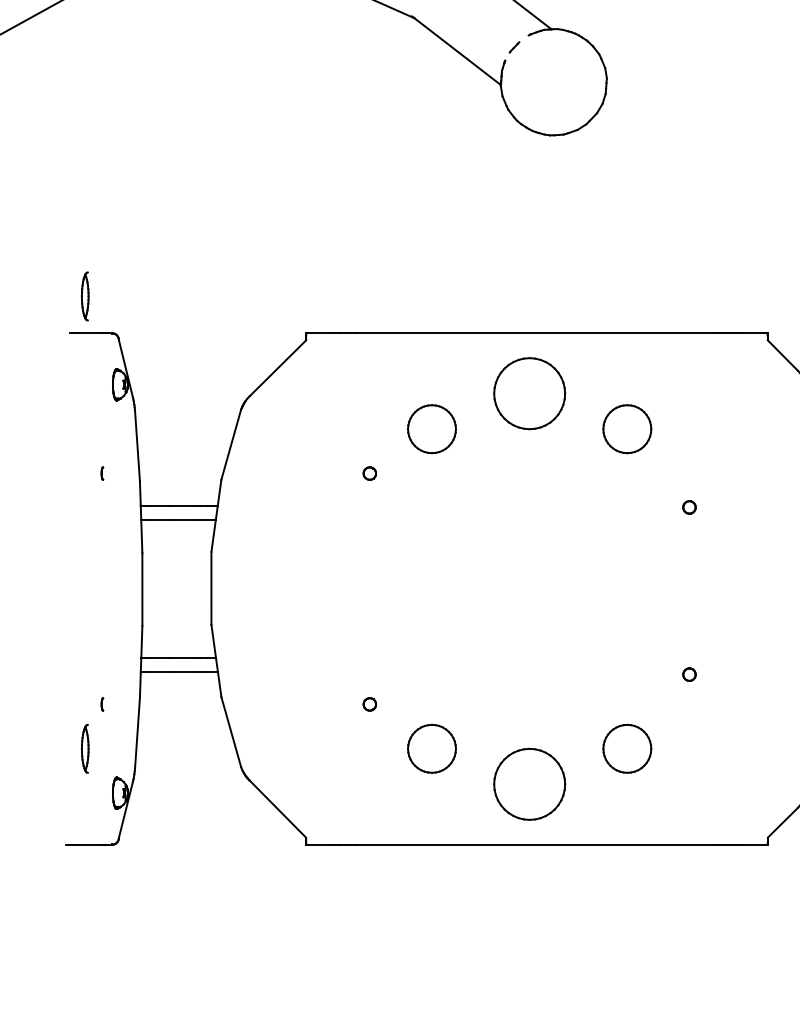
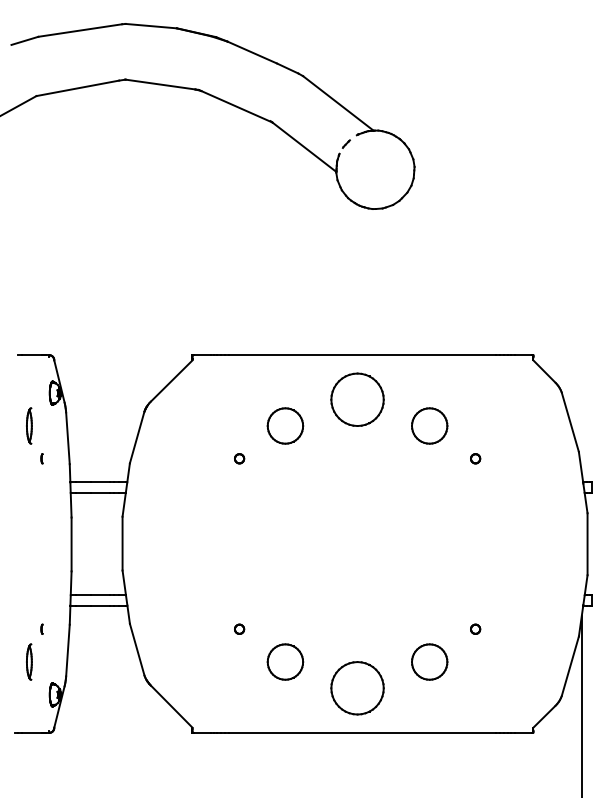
part: (85, 295) -> (29, 425), moved
part: (689, 507) -> (475, 458), moved
part: (689, 673) -> (475, 628), moved

